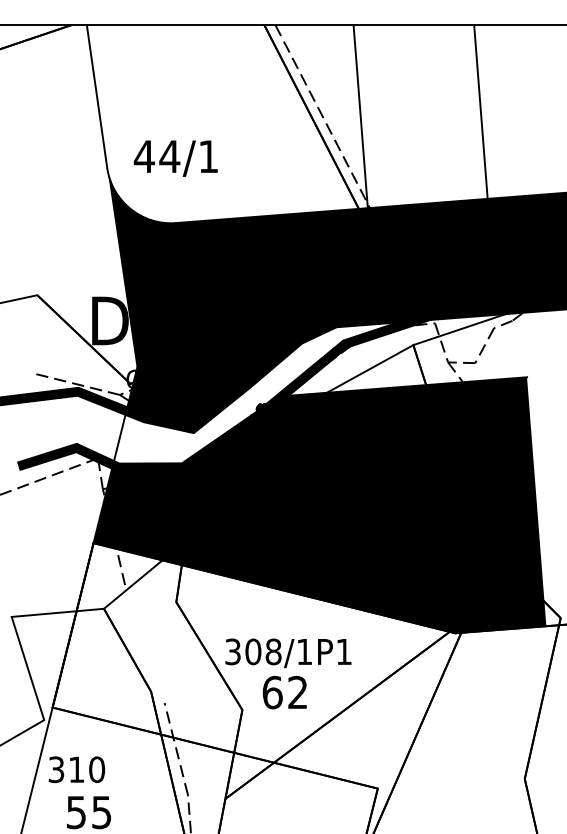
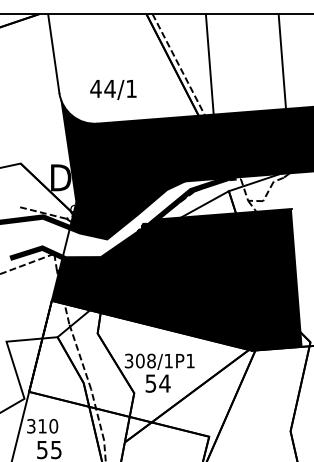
line: (481, 112) -> (282, 61), moved
line: (360, 118) -> (209, 64), moved
text: (176, 157) -> (113, 89), moved
line: (145, 643) -> (80, 356), added
text: (284, 692) -> (157, 383), 62 -> 54

